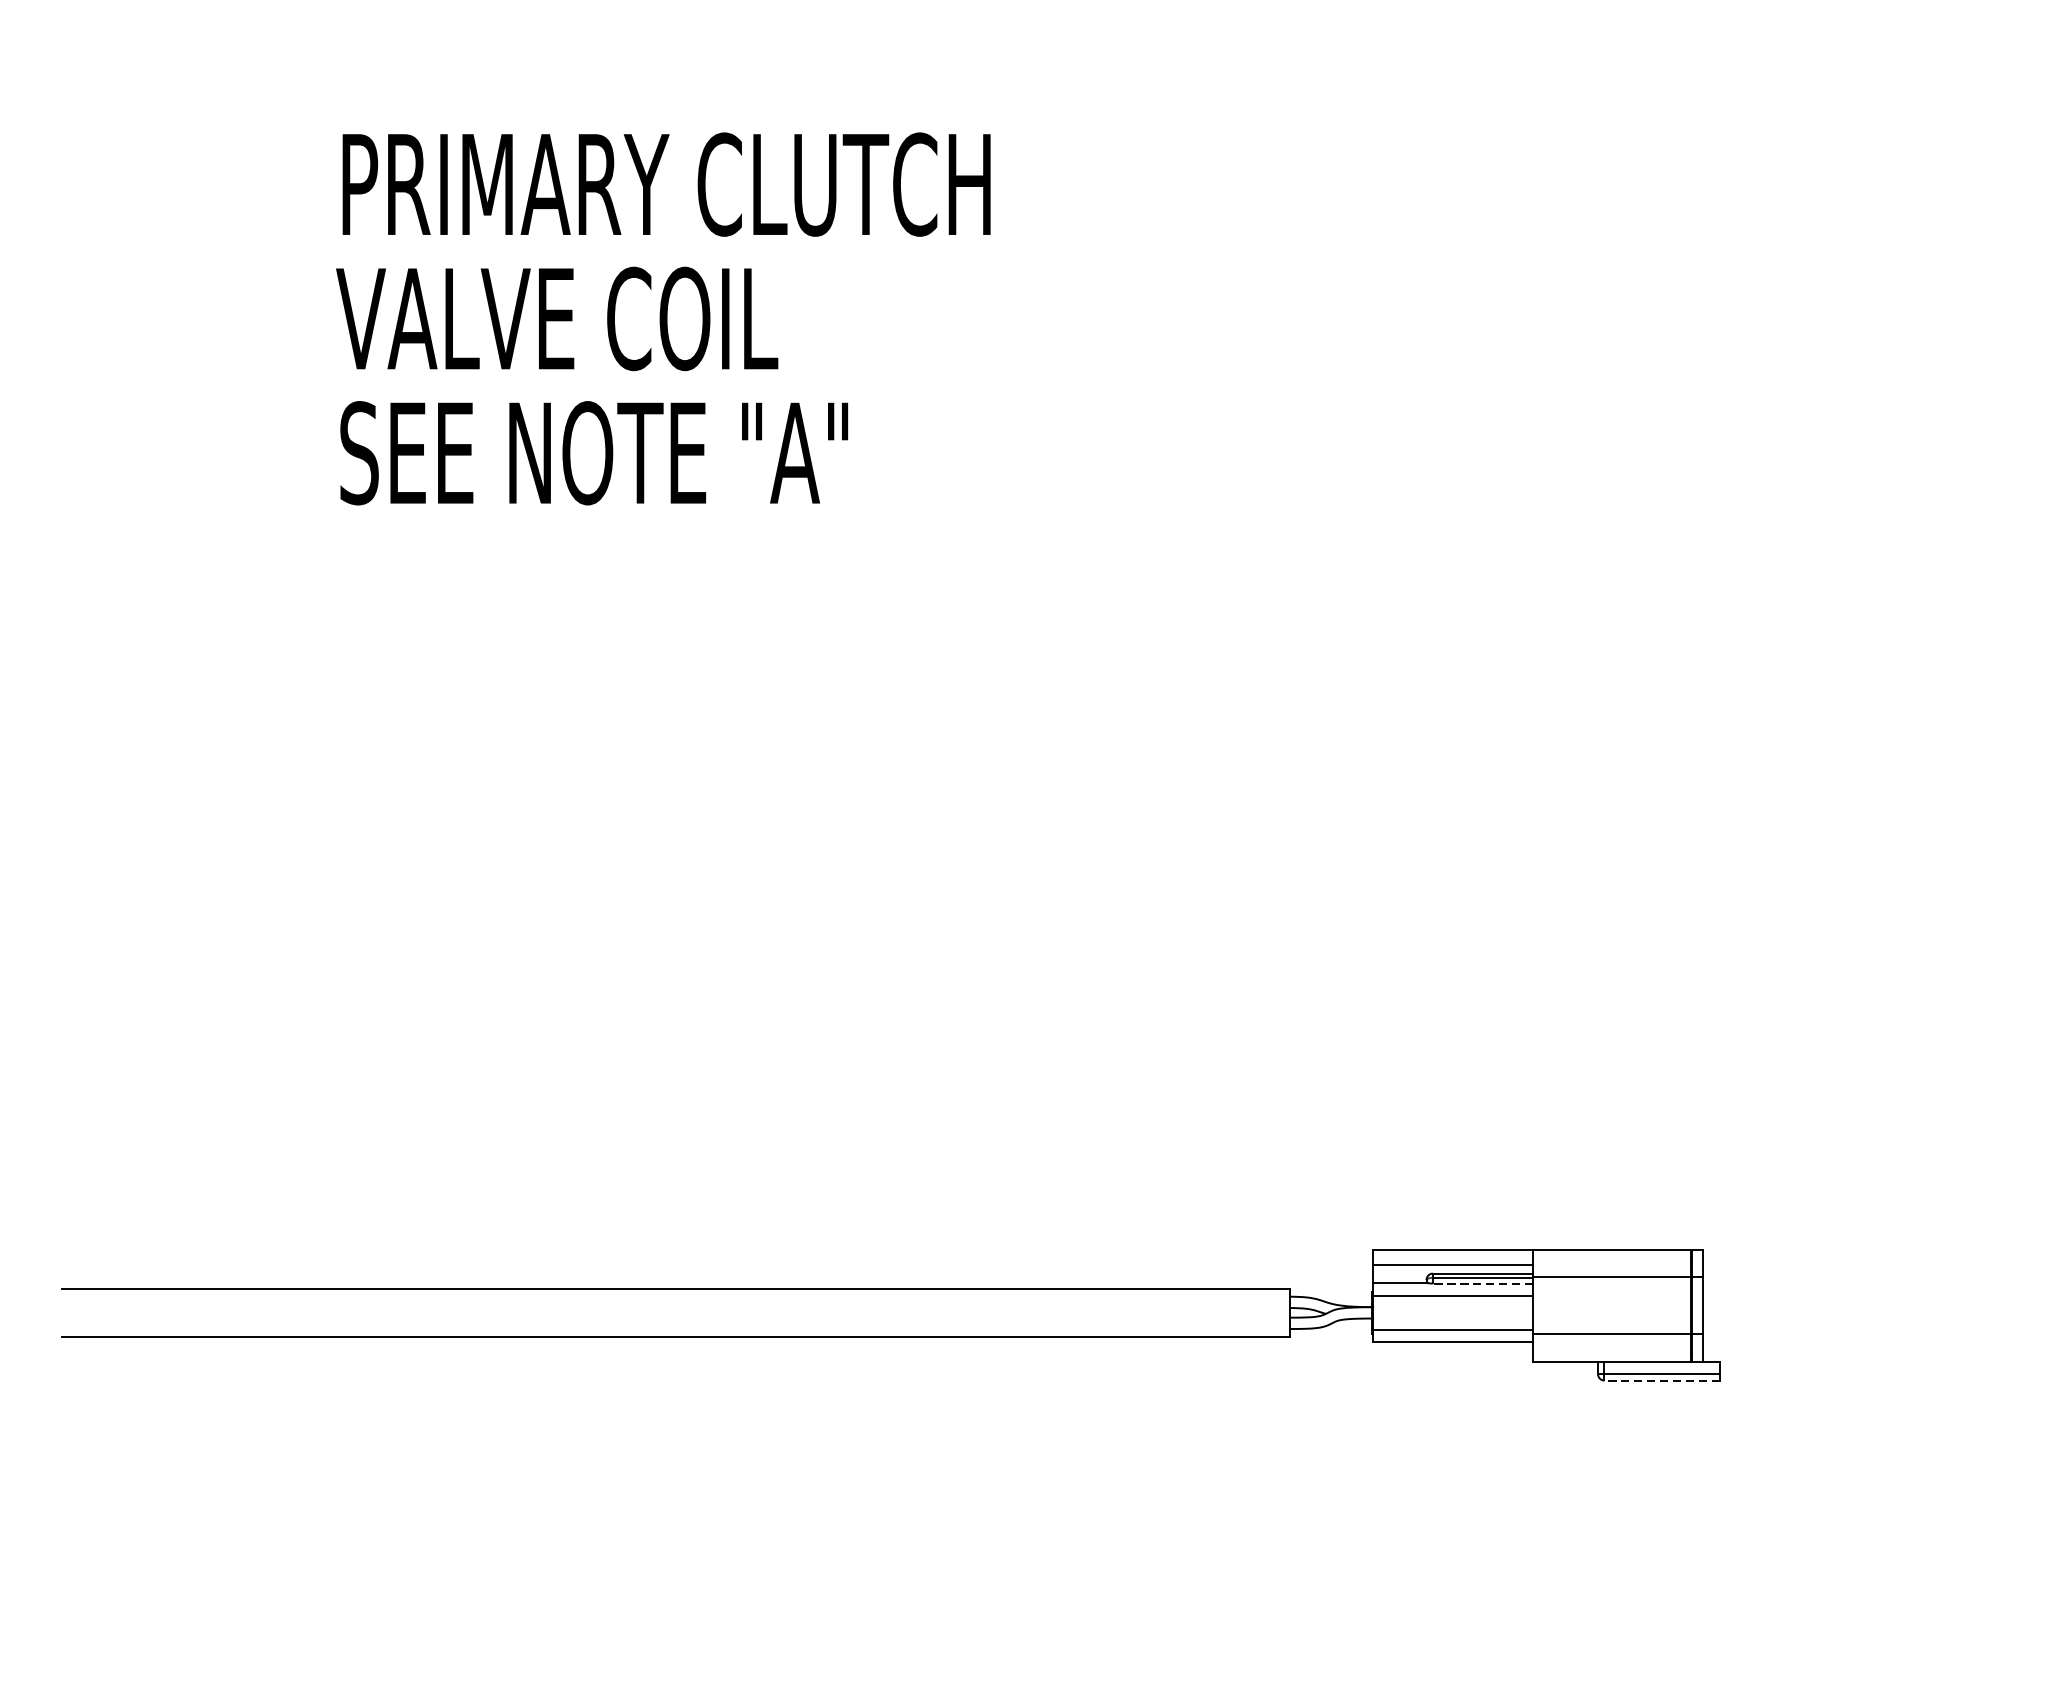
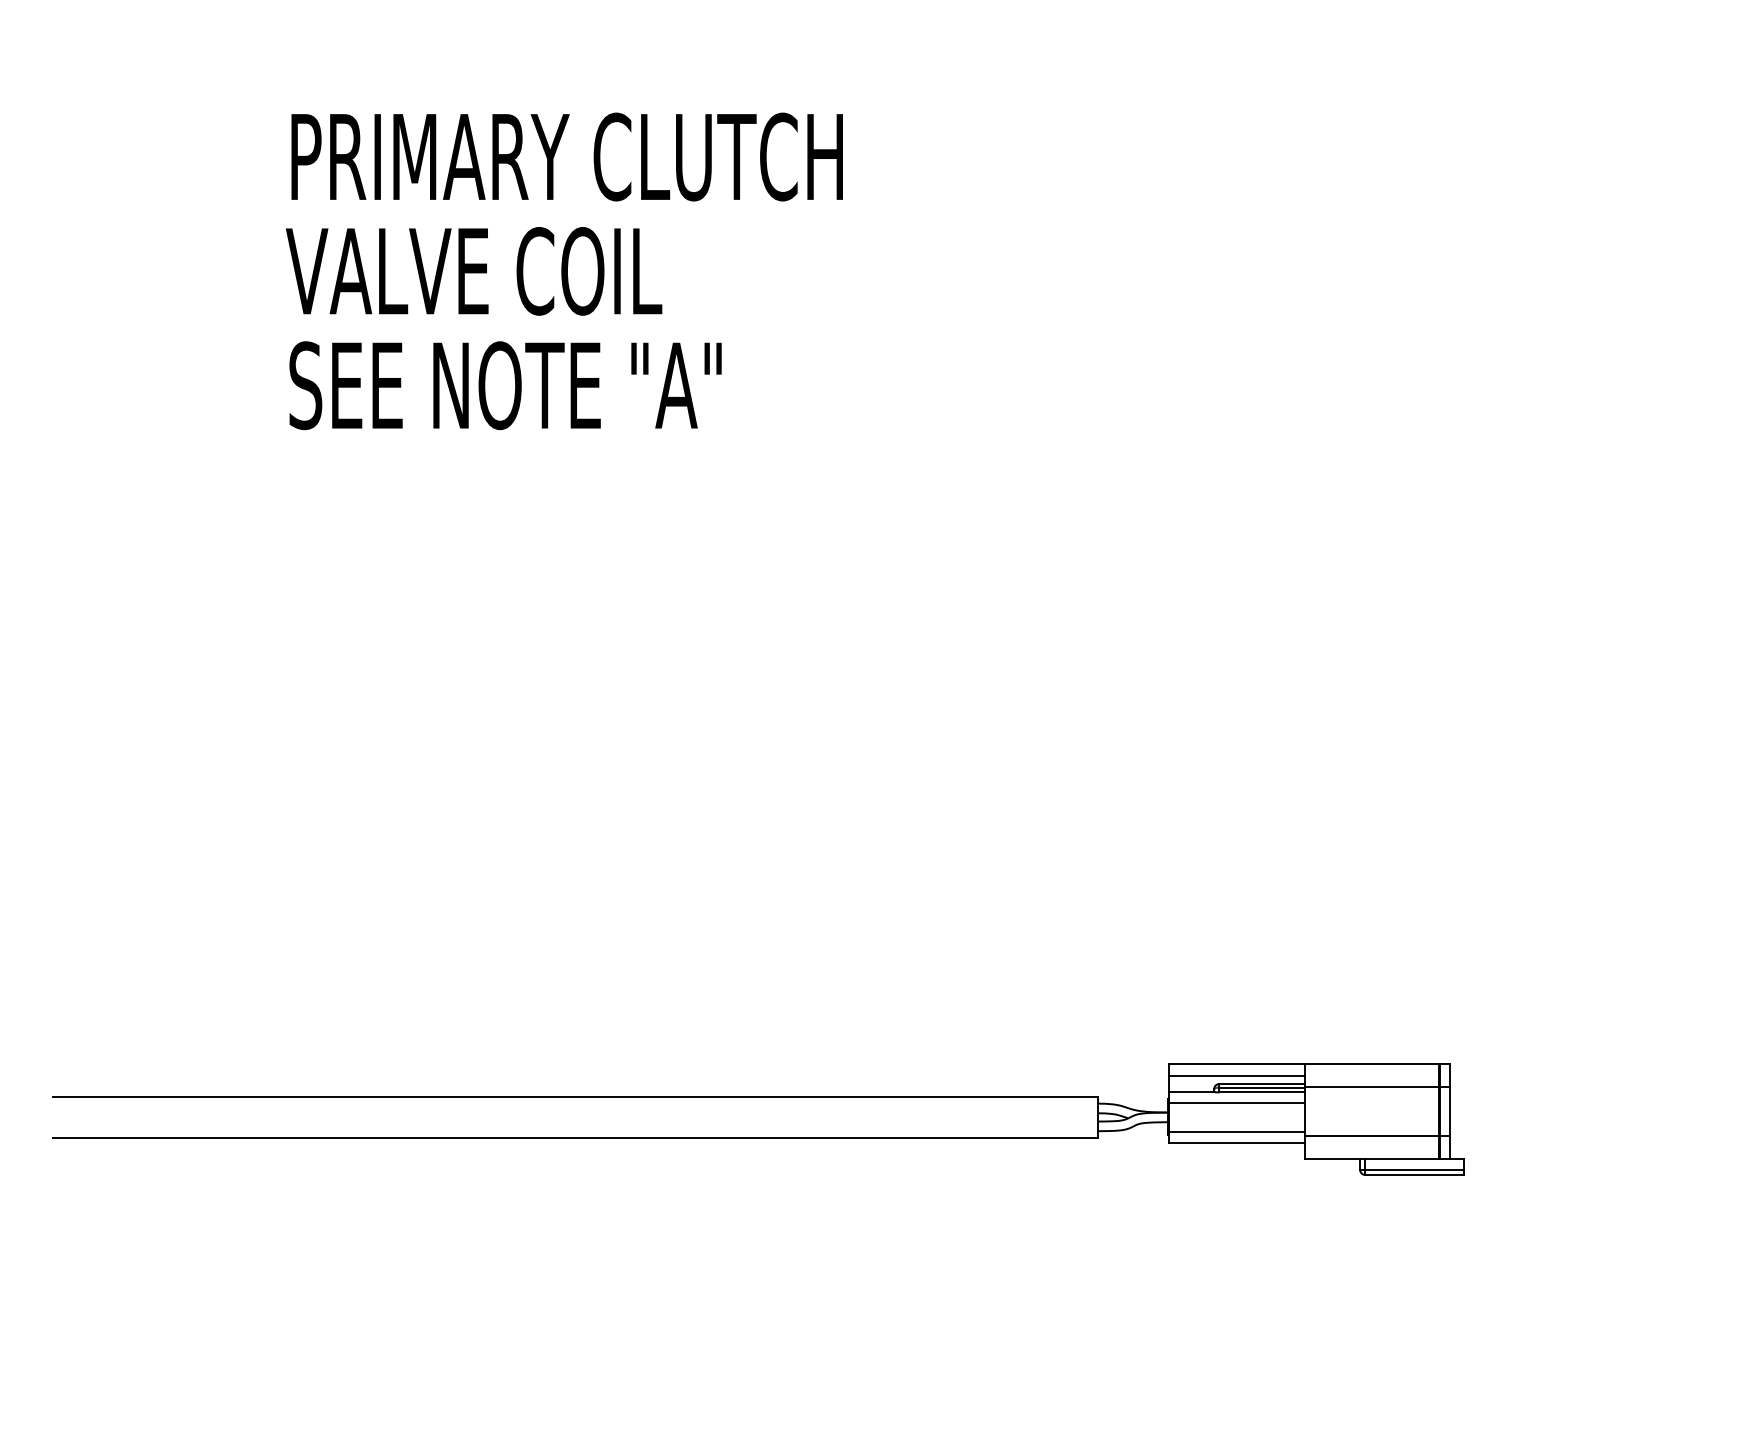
line: (1483, 1283) -> (1262, 1092), dashed -> solid
line: (1662, 1381) -> (1414, 1175), dashed -> solid

